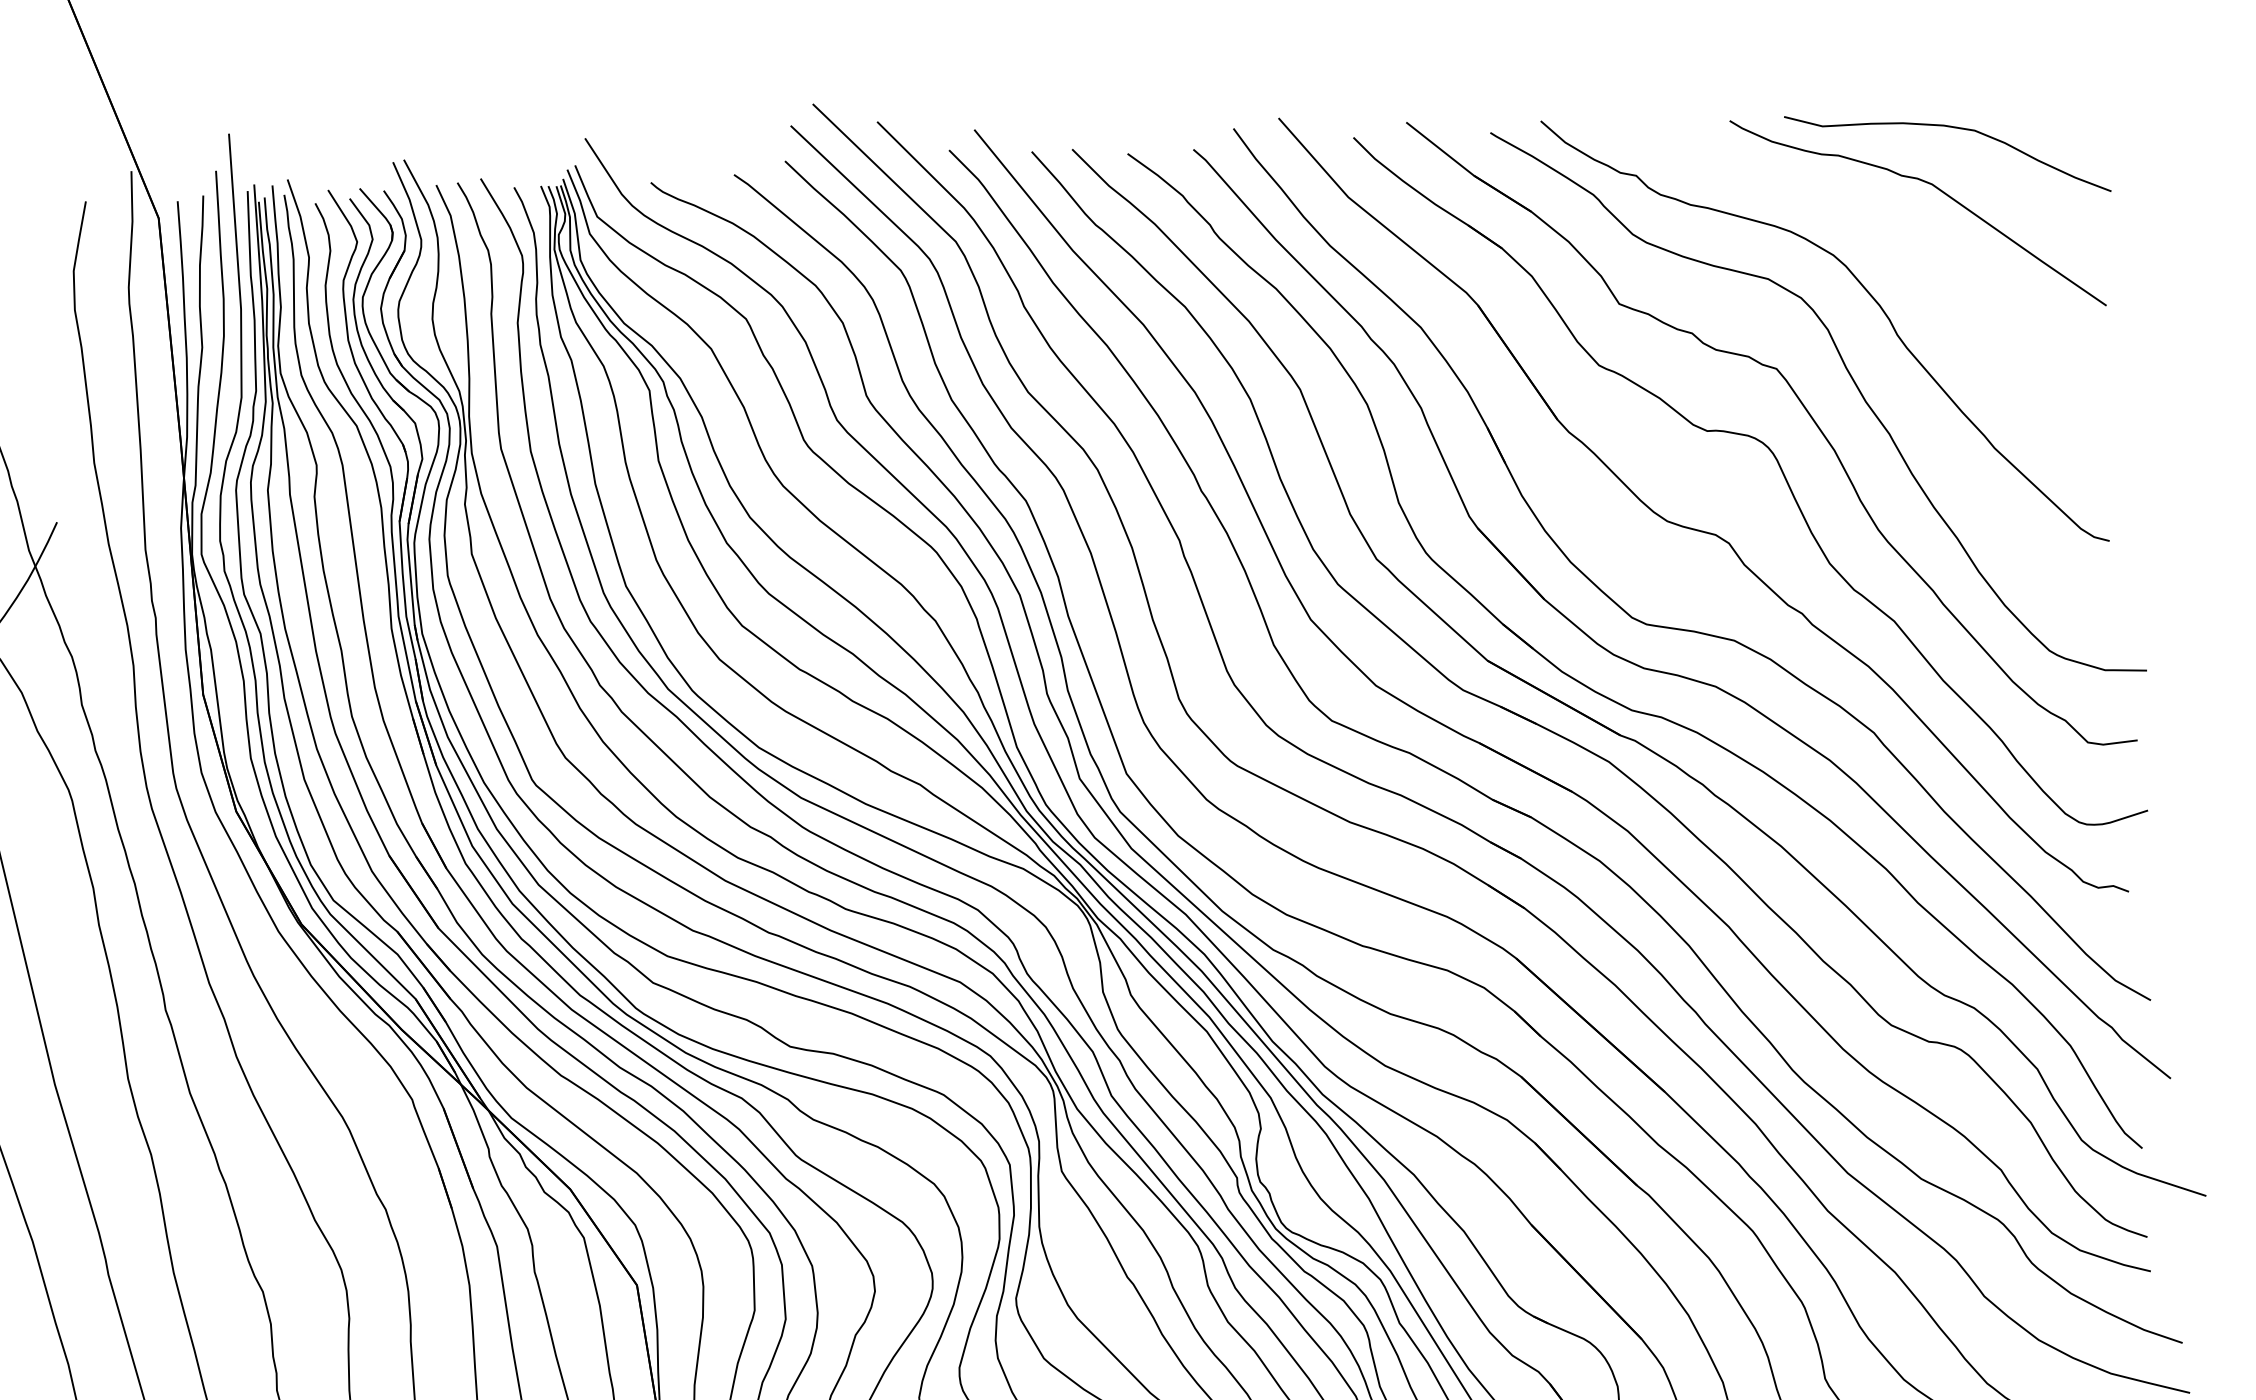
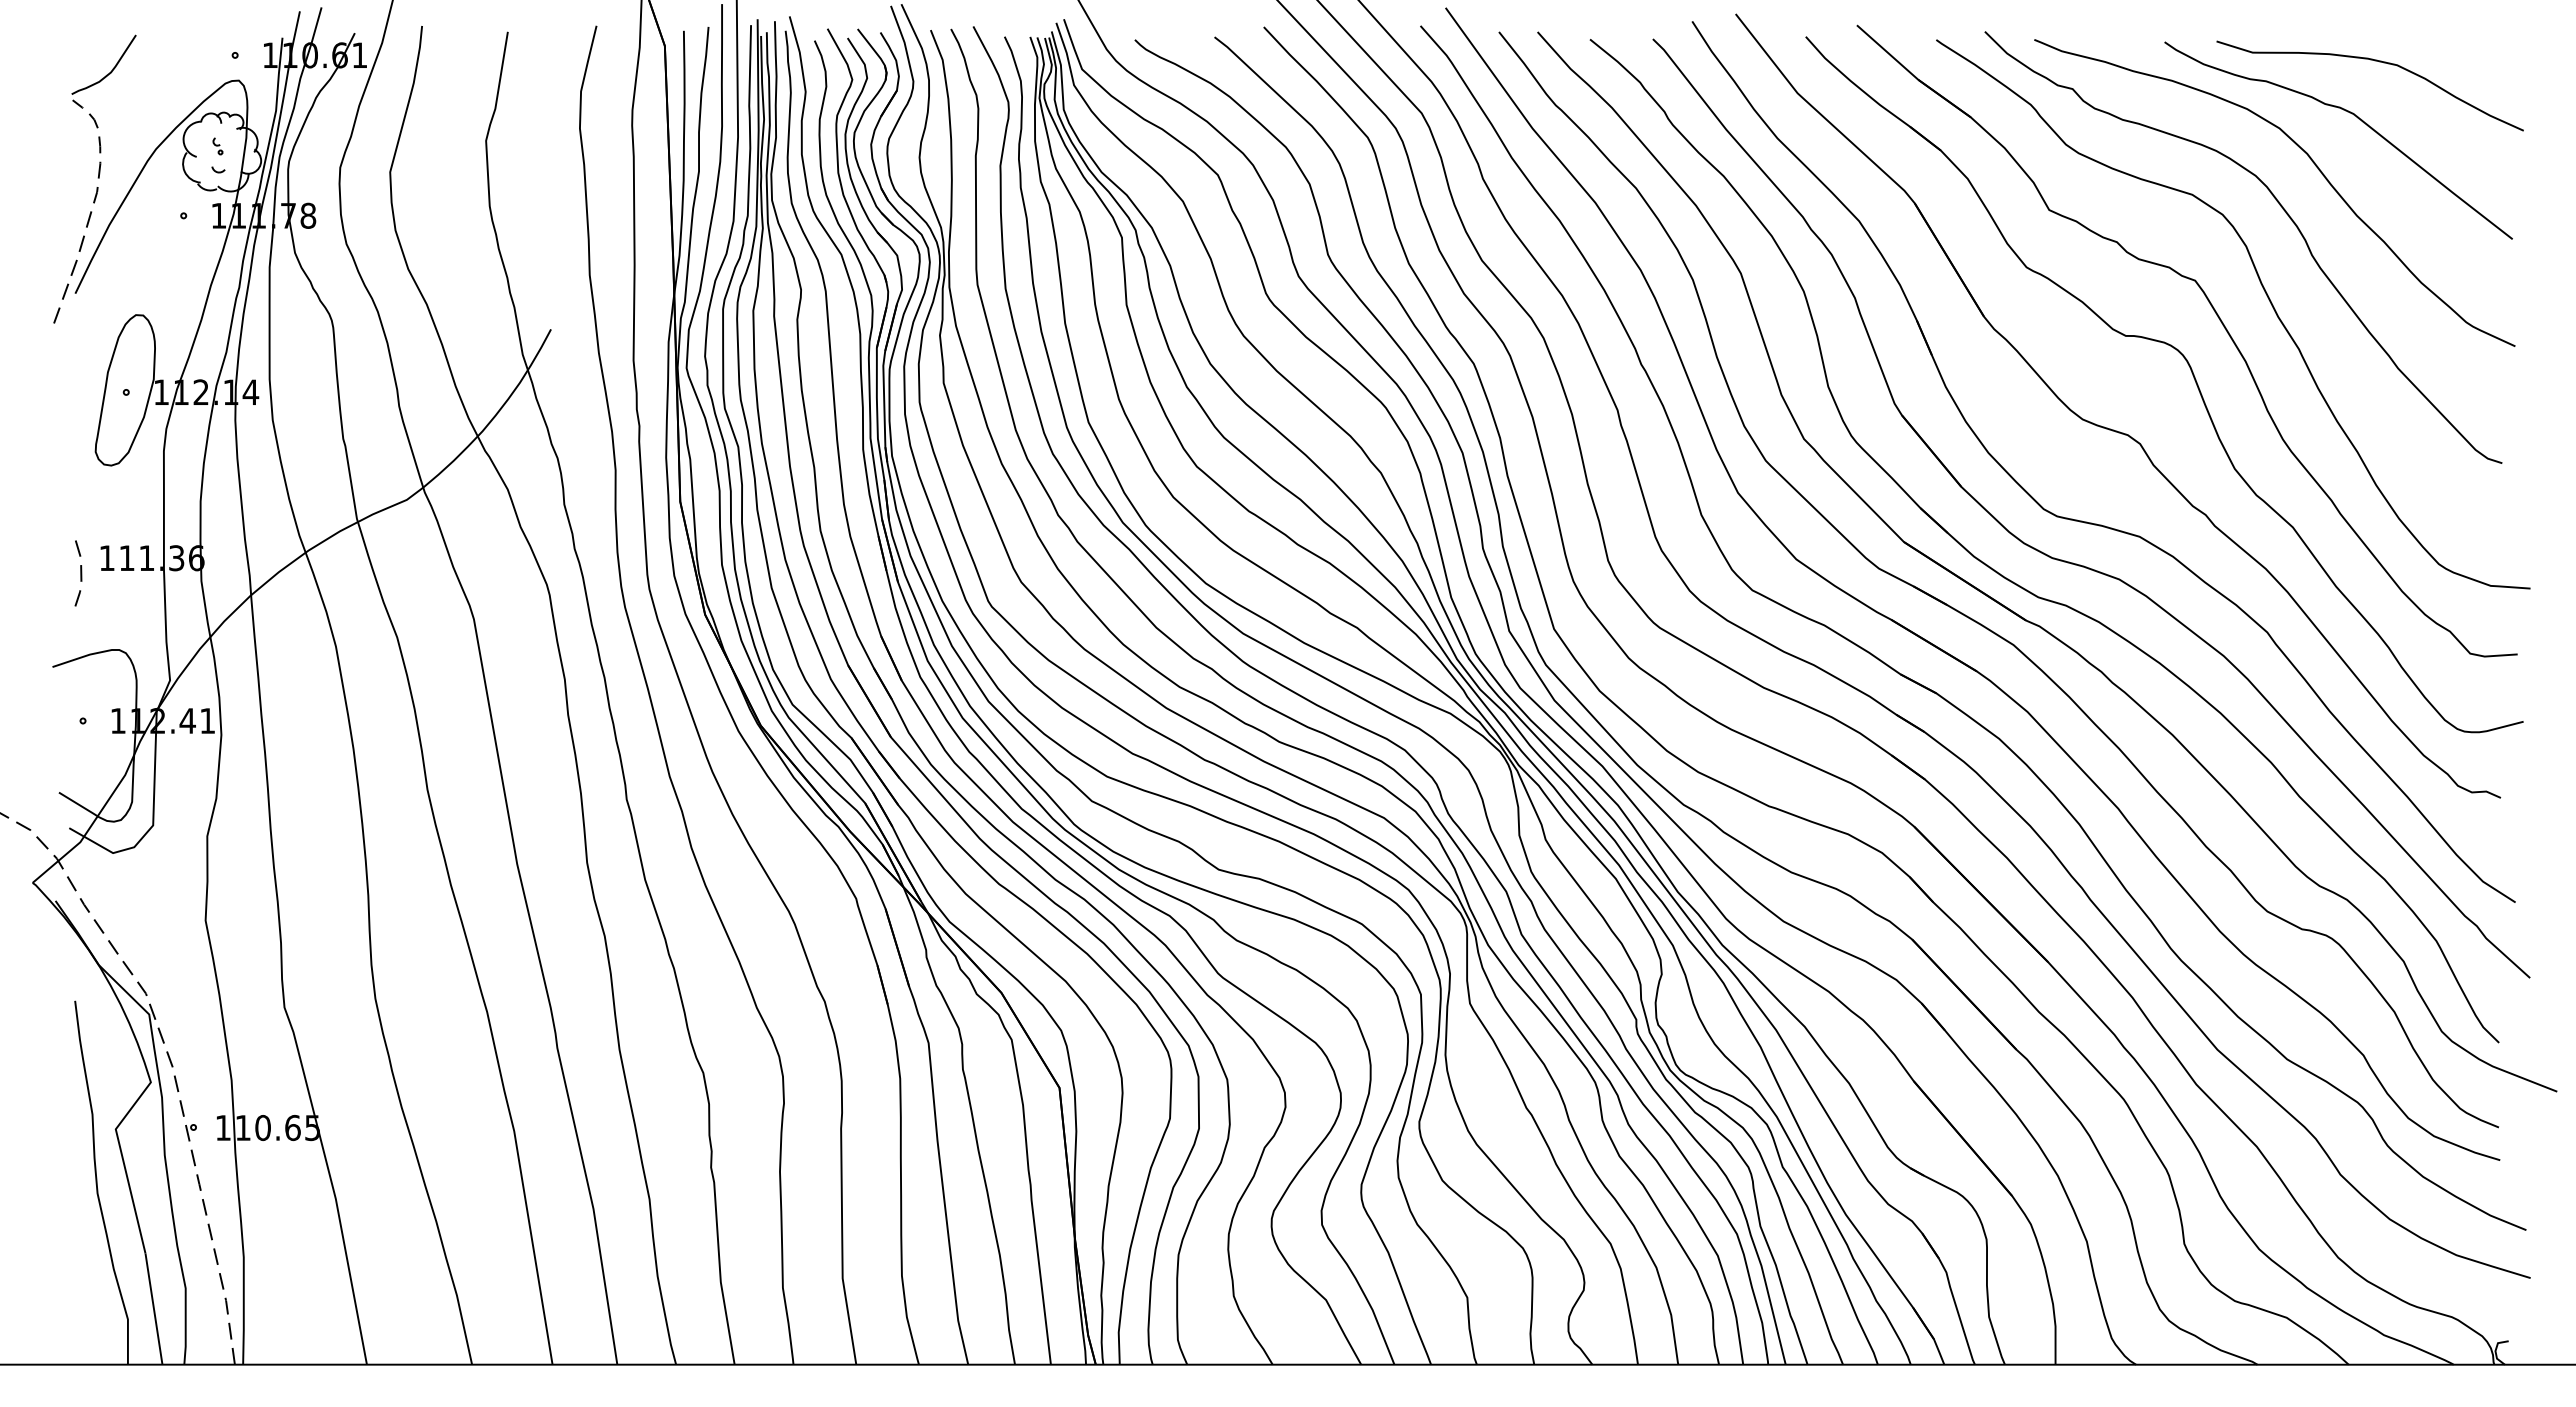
curve: (1890, 236) -> (2311, 161), added

